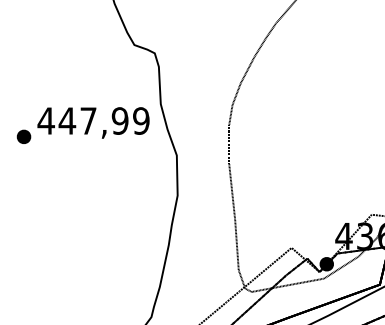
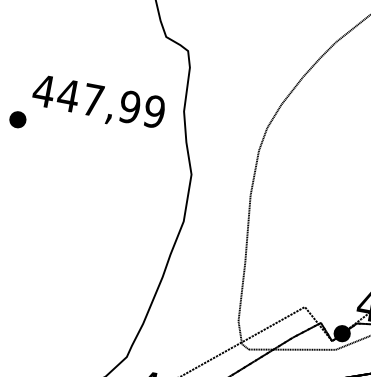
text: (93, 122) -> (98, 103), moved

